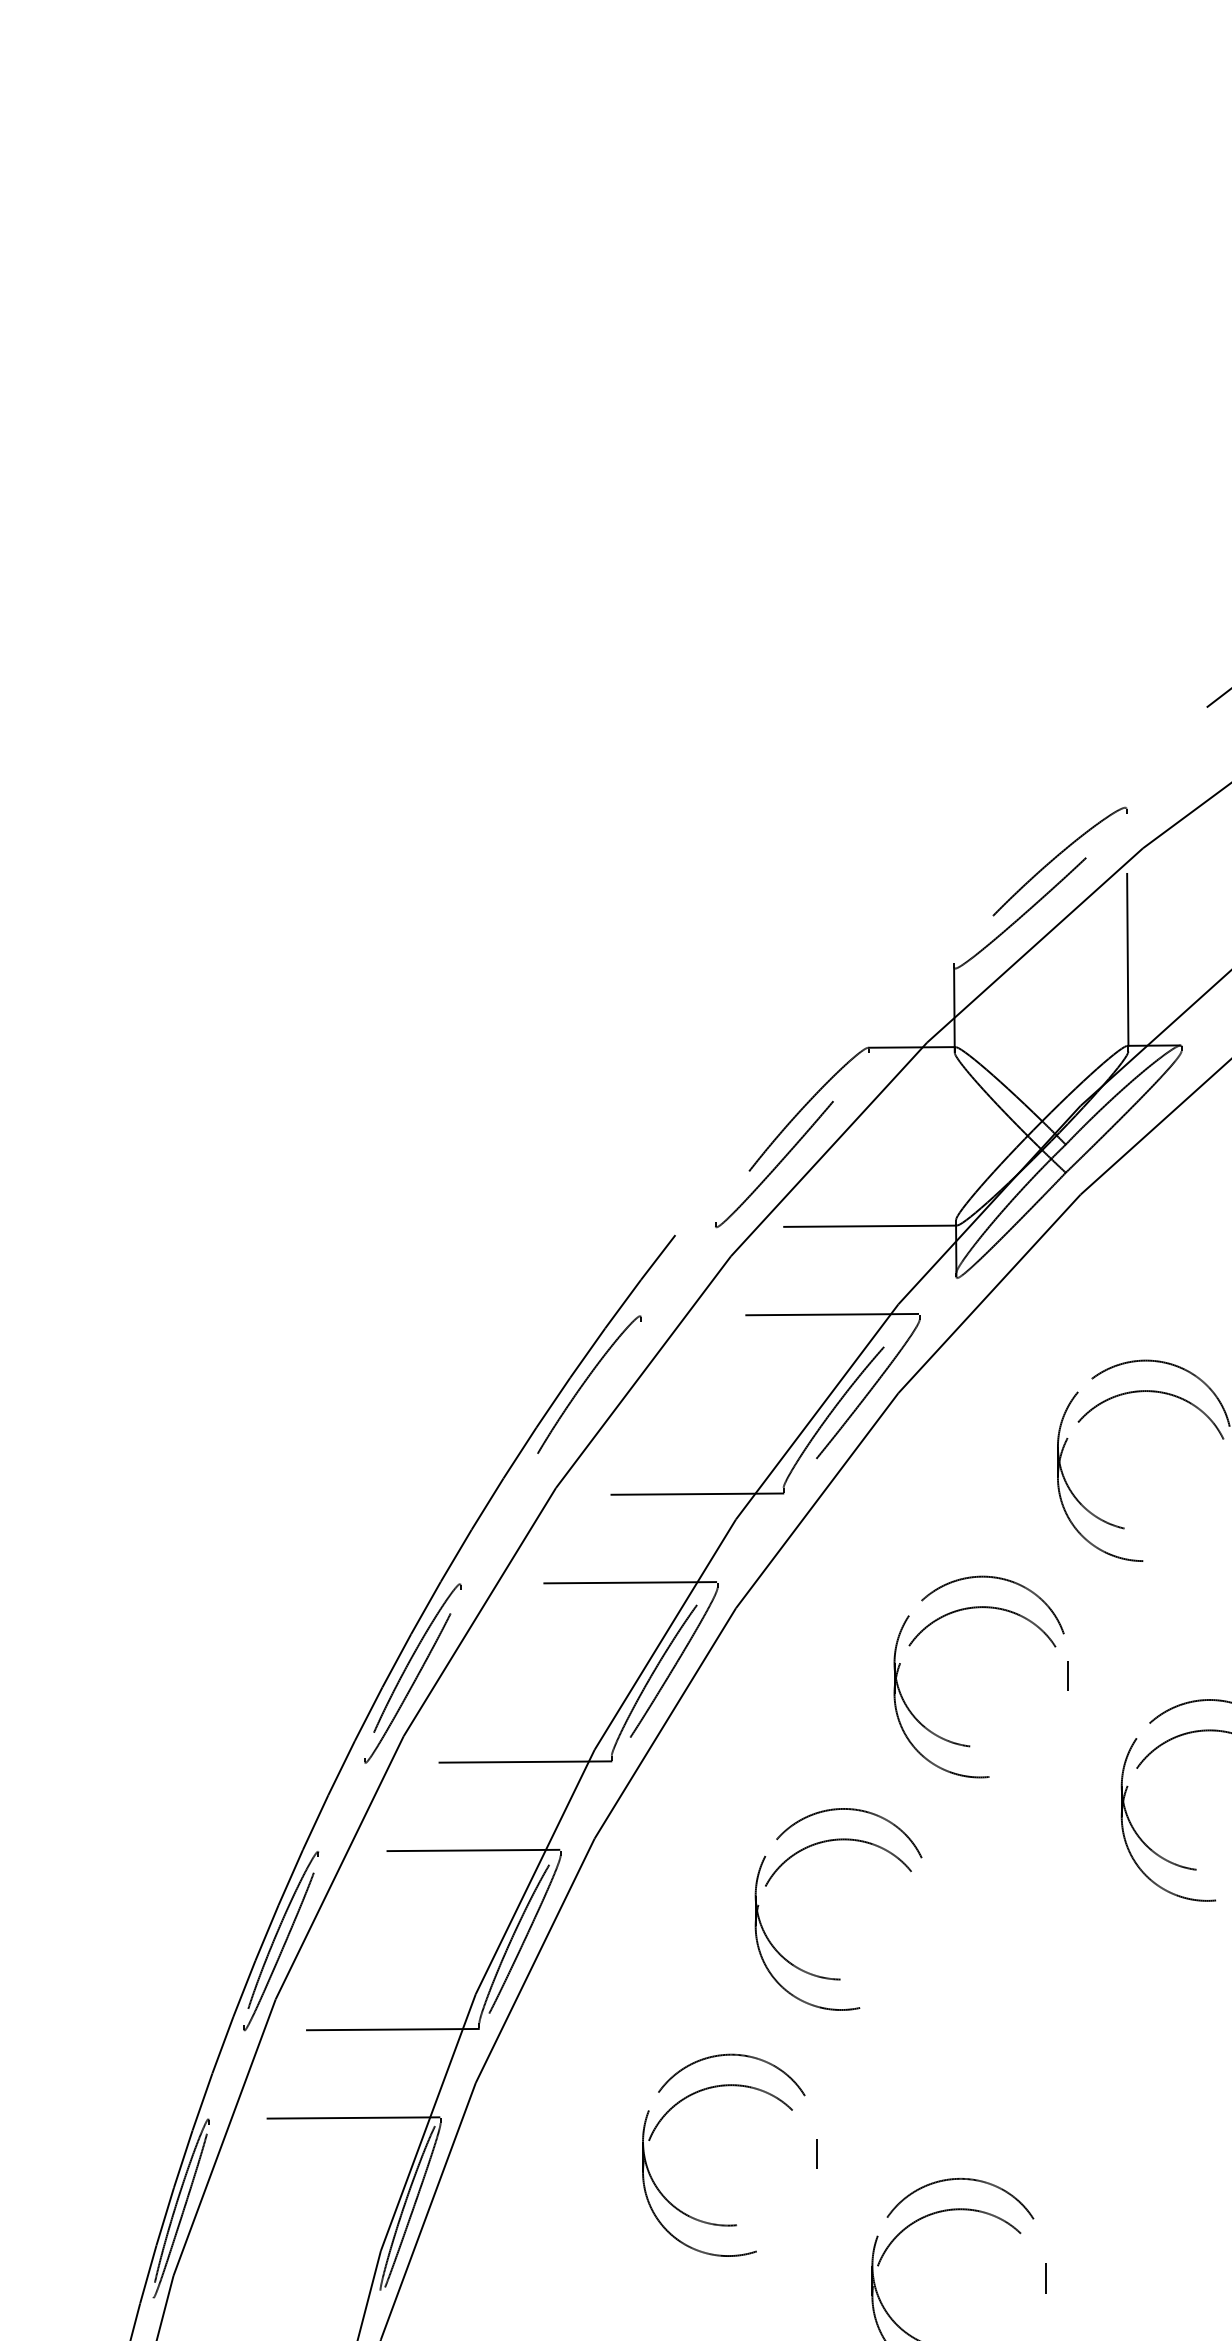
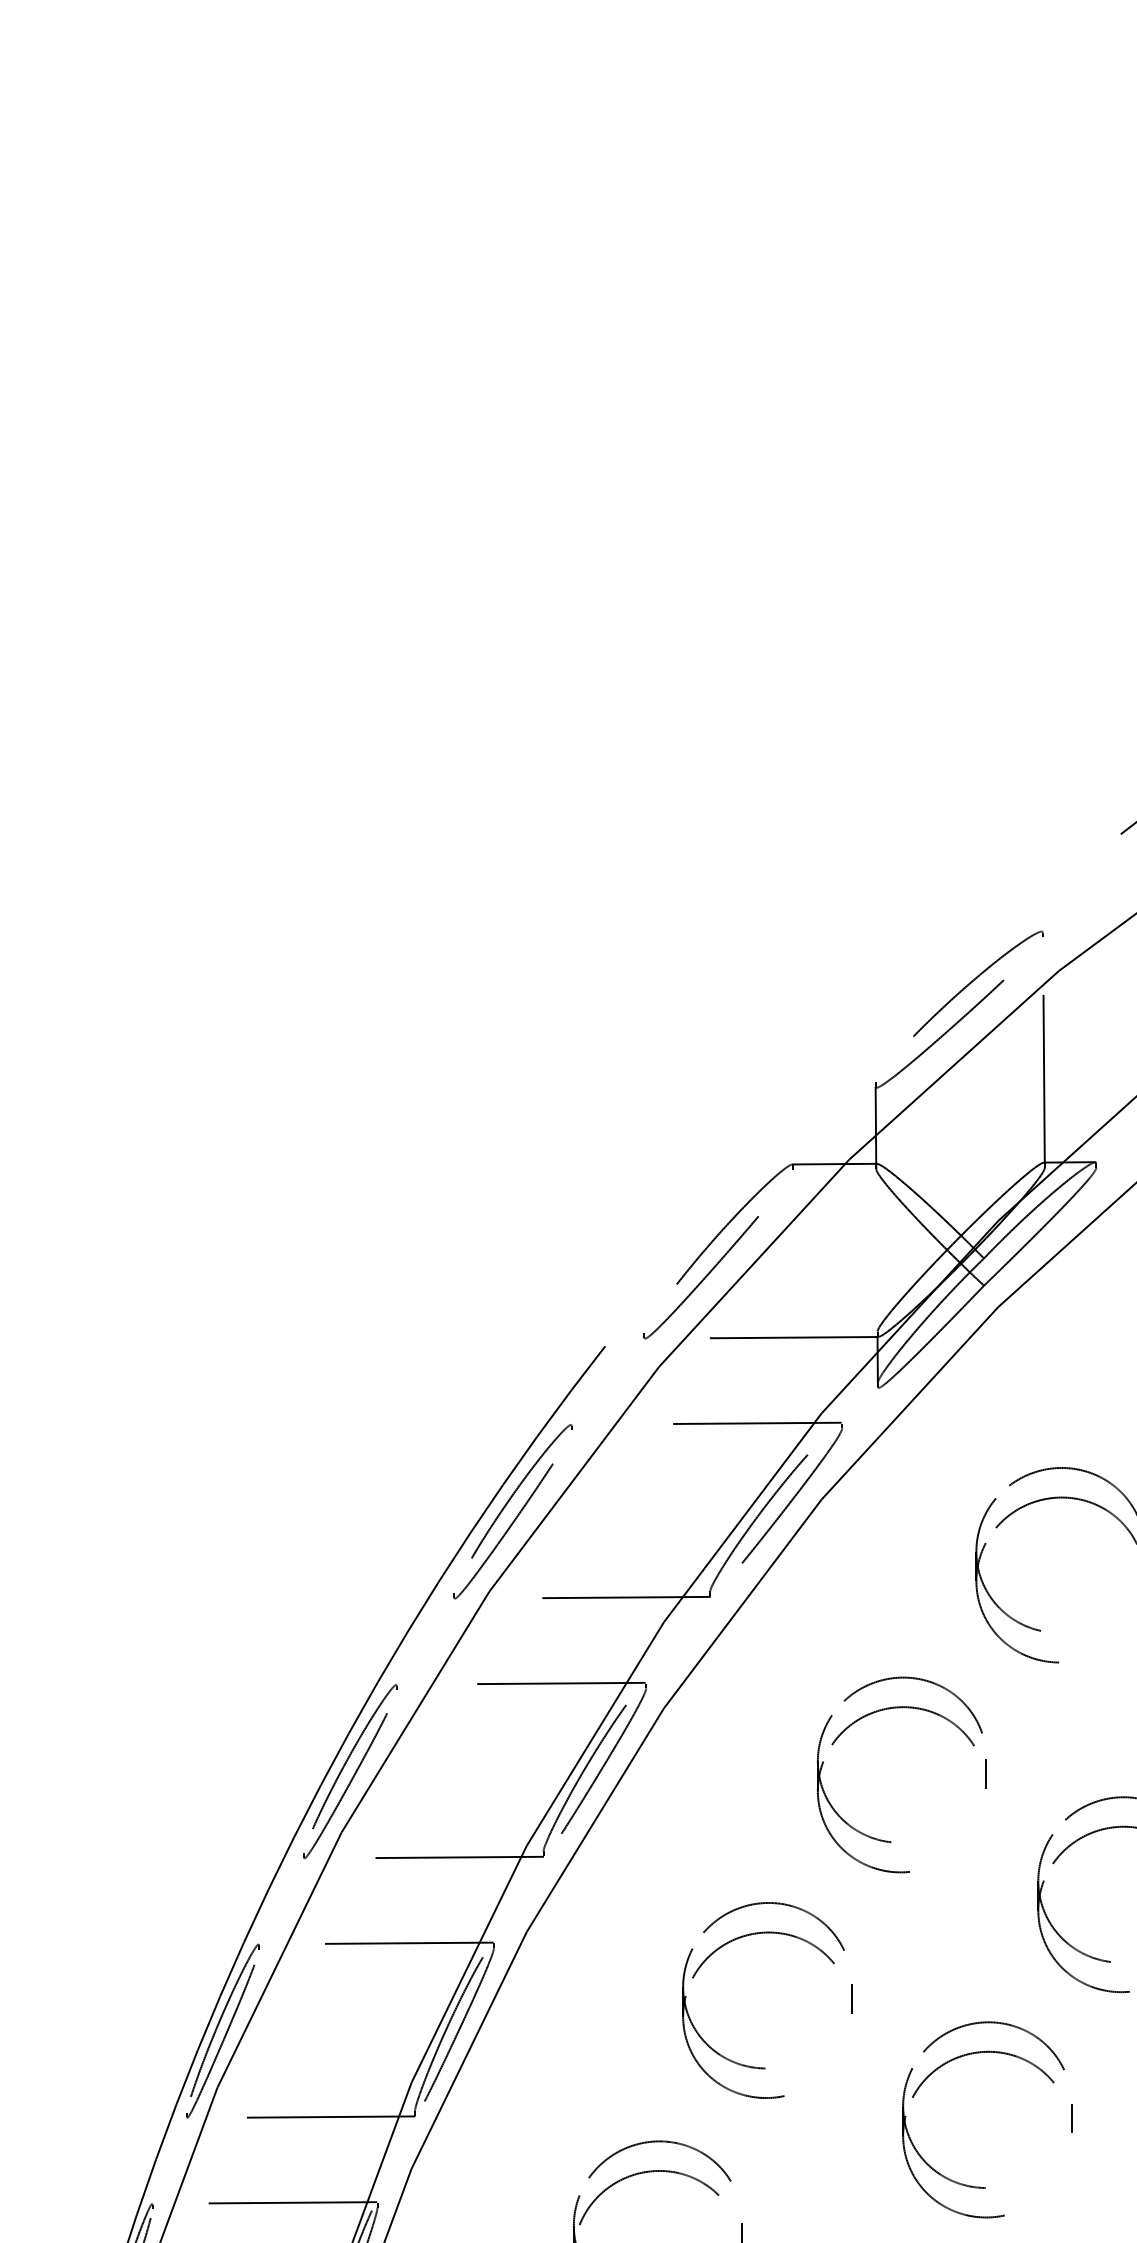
part: (570, 1426) -> (503, 1531), added
line: (929, 1907) -> (851, 1998), added
part: (1048, 1966) -> (967, 2055), added
line: (1156, 2031) -> (1072, 2118), added

